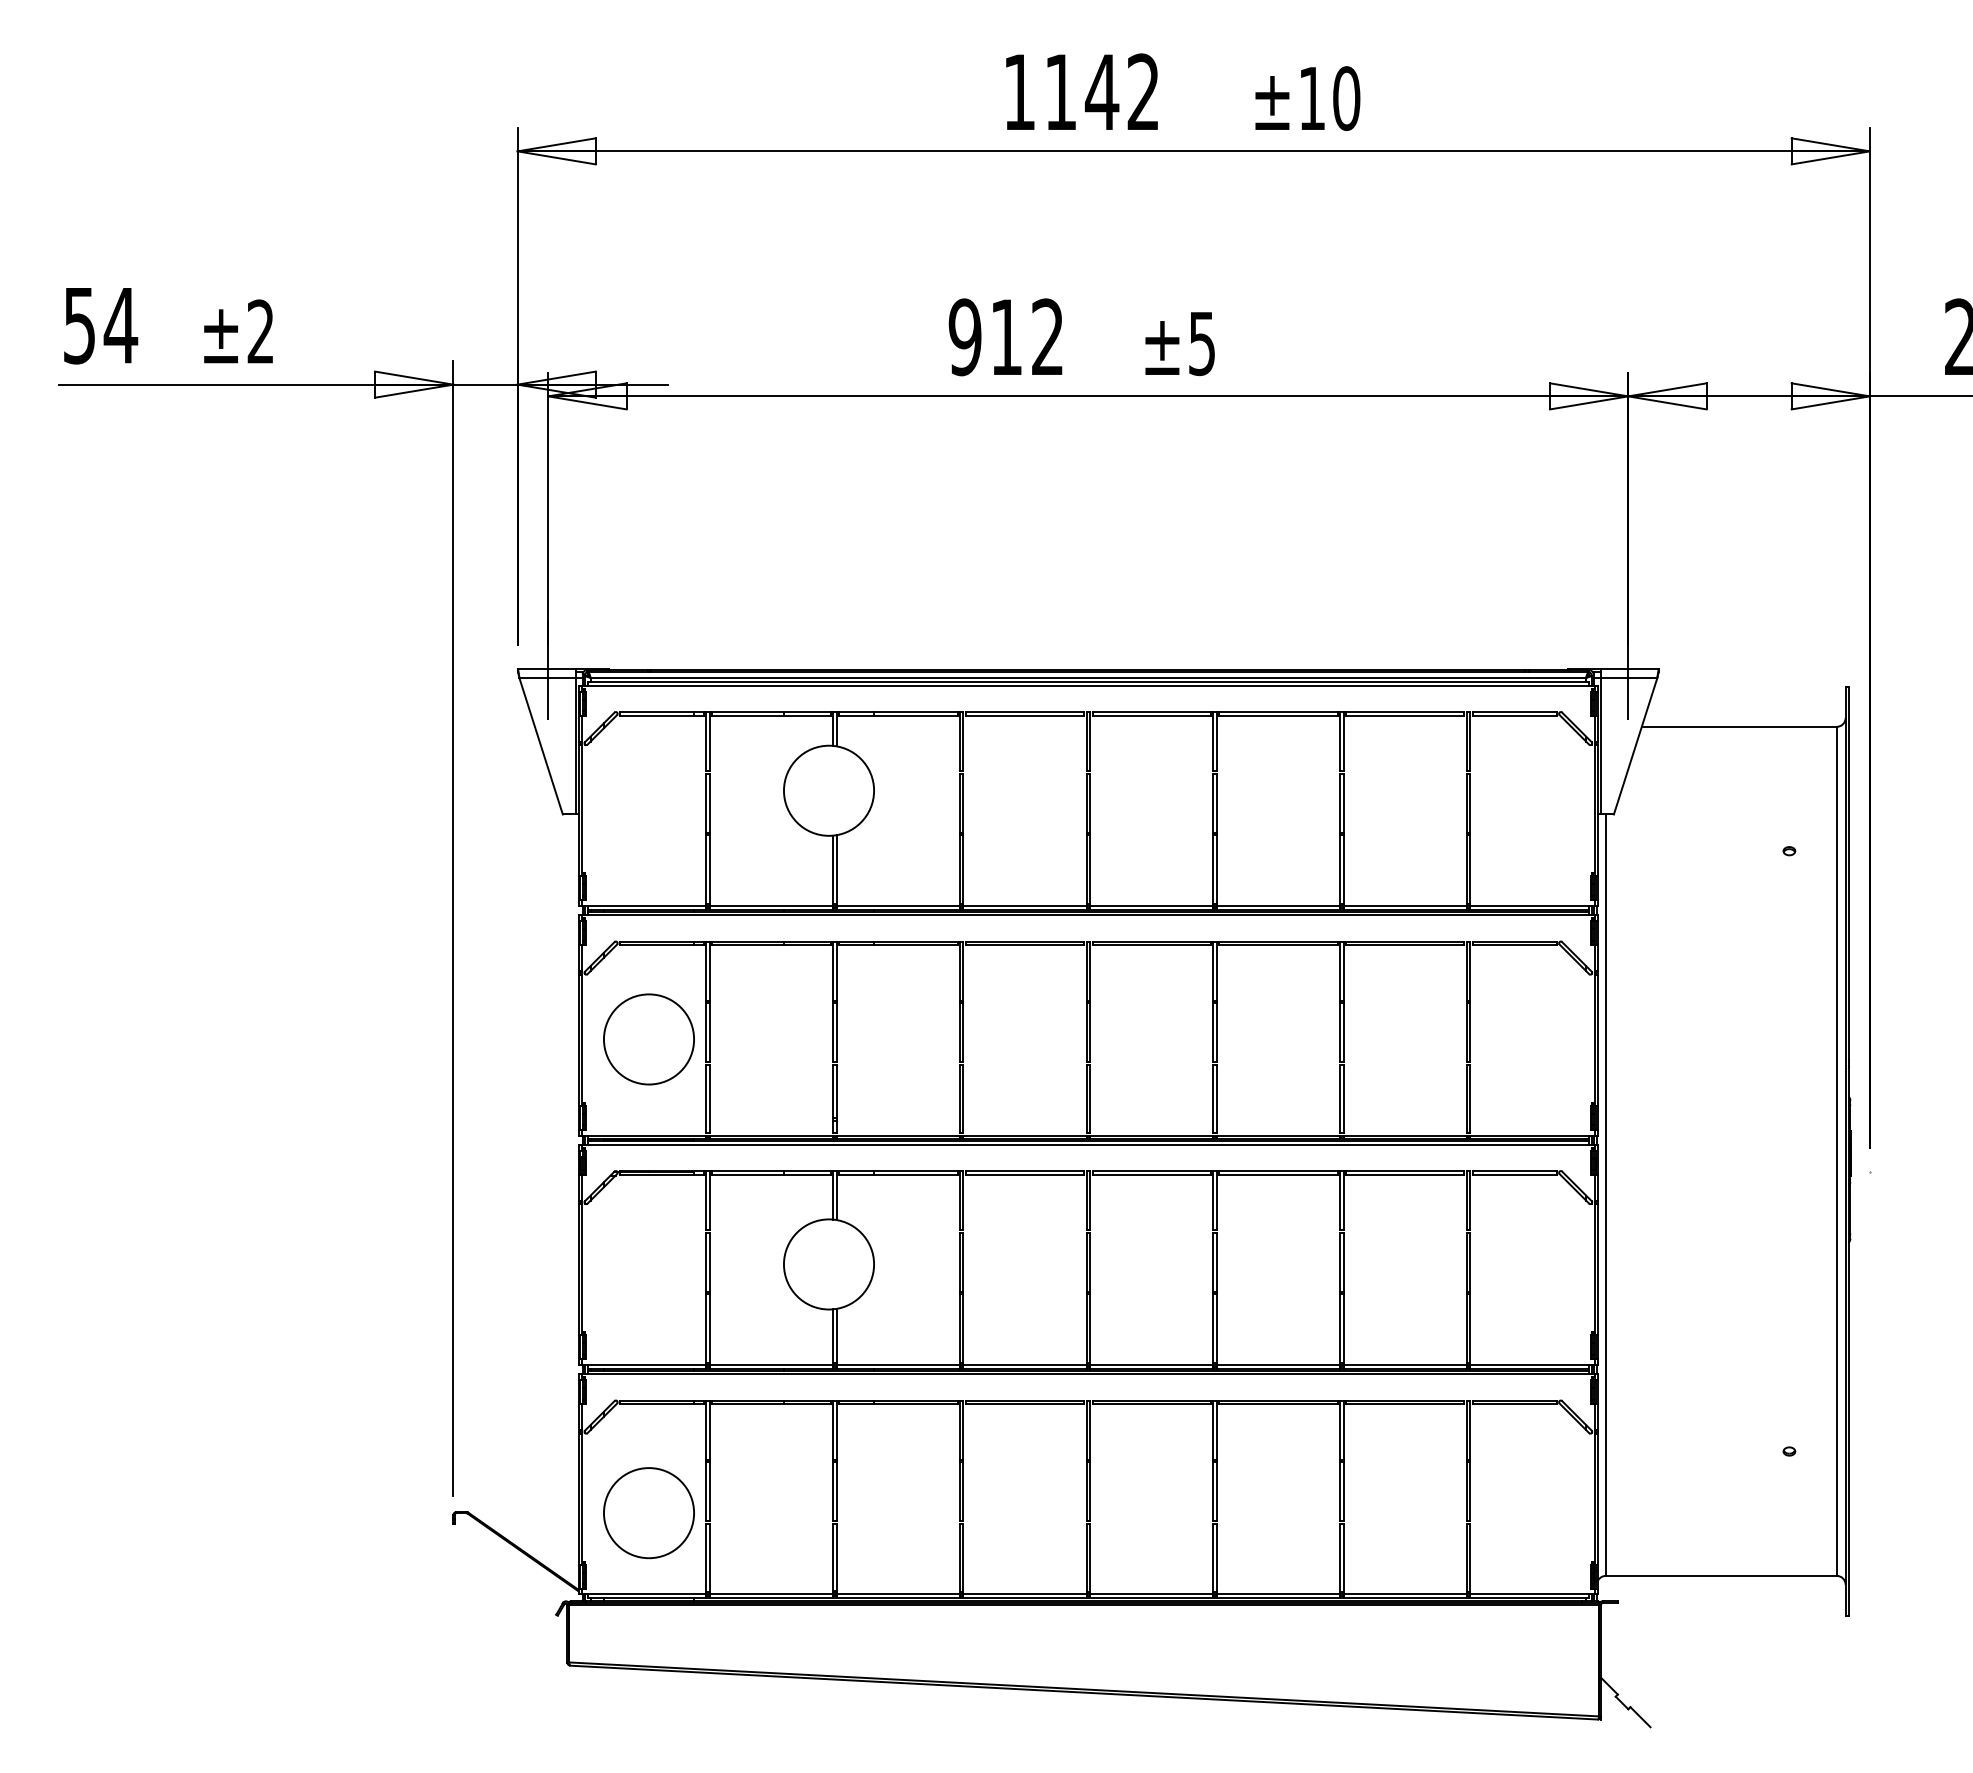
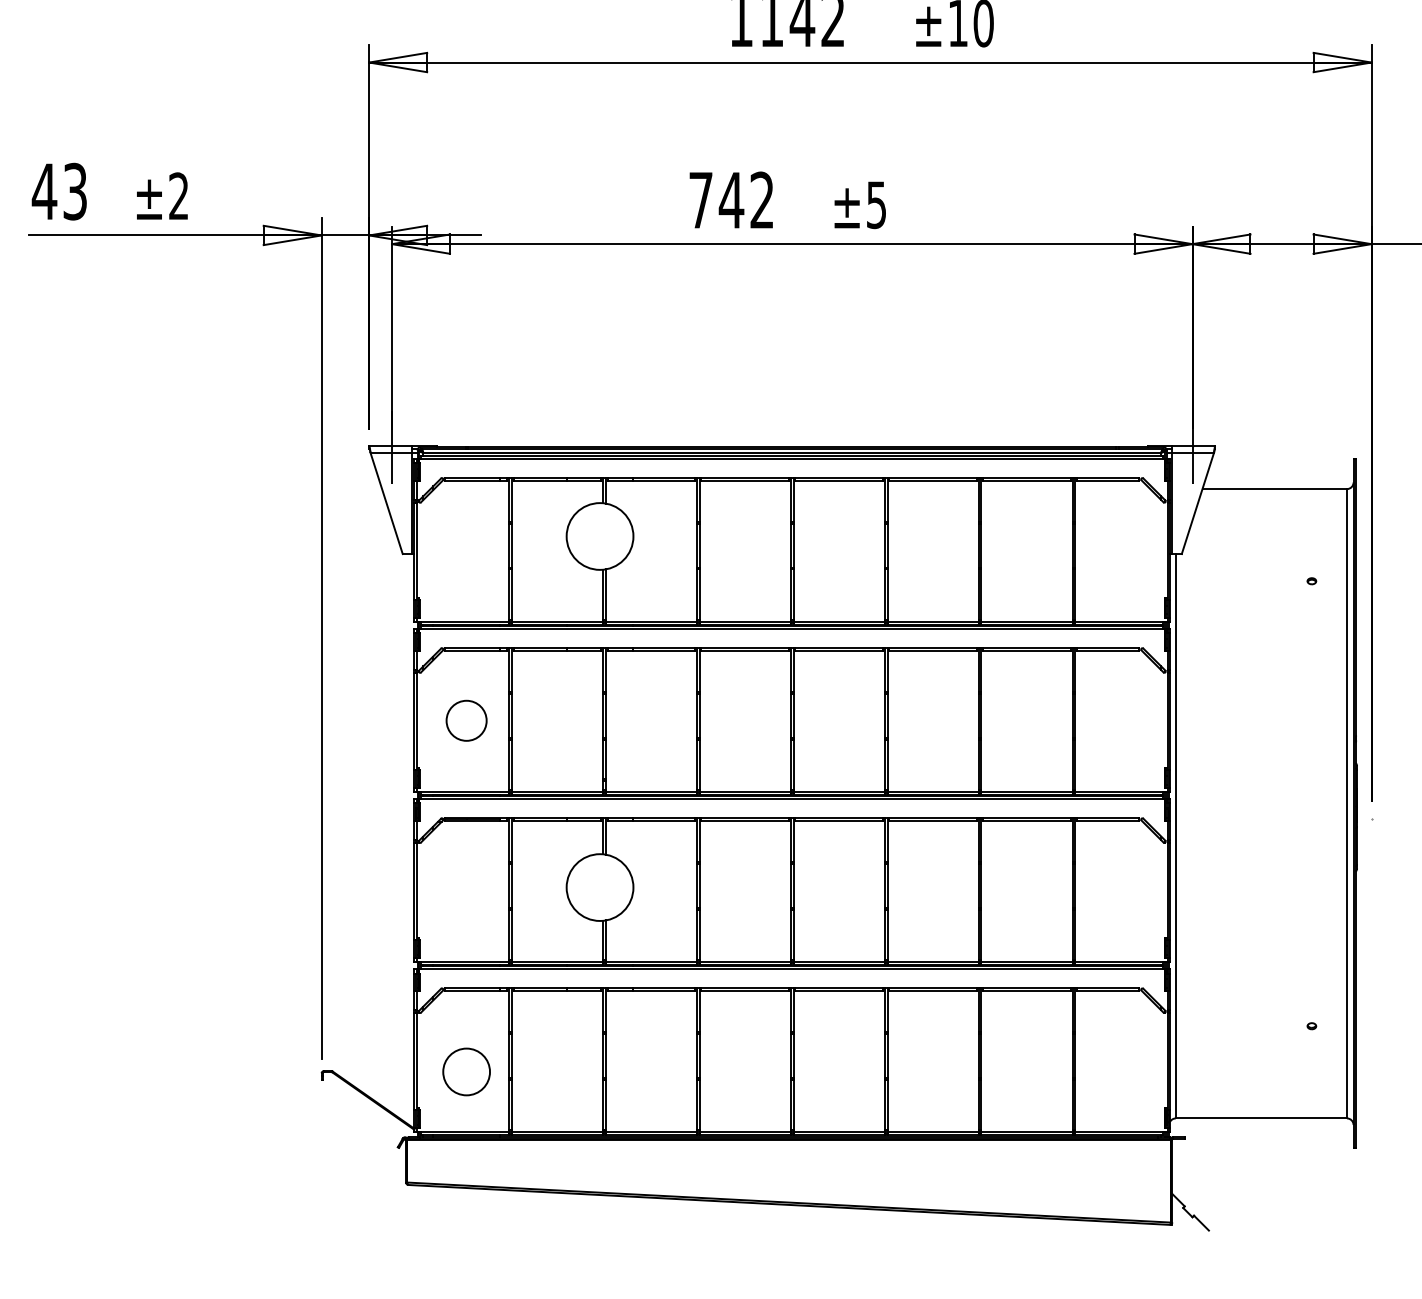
text: (100, 325) -> (60, 191), 54 -> 43
text: (985, 337) -> (716, 200), 912 -> 742
circle: (648, 1039) -> (466, 720), size x0.6
circle: (648, 1513) -> (466, 1072), size x0.7

